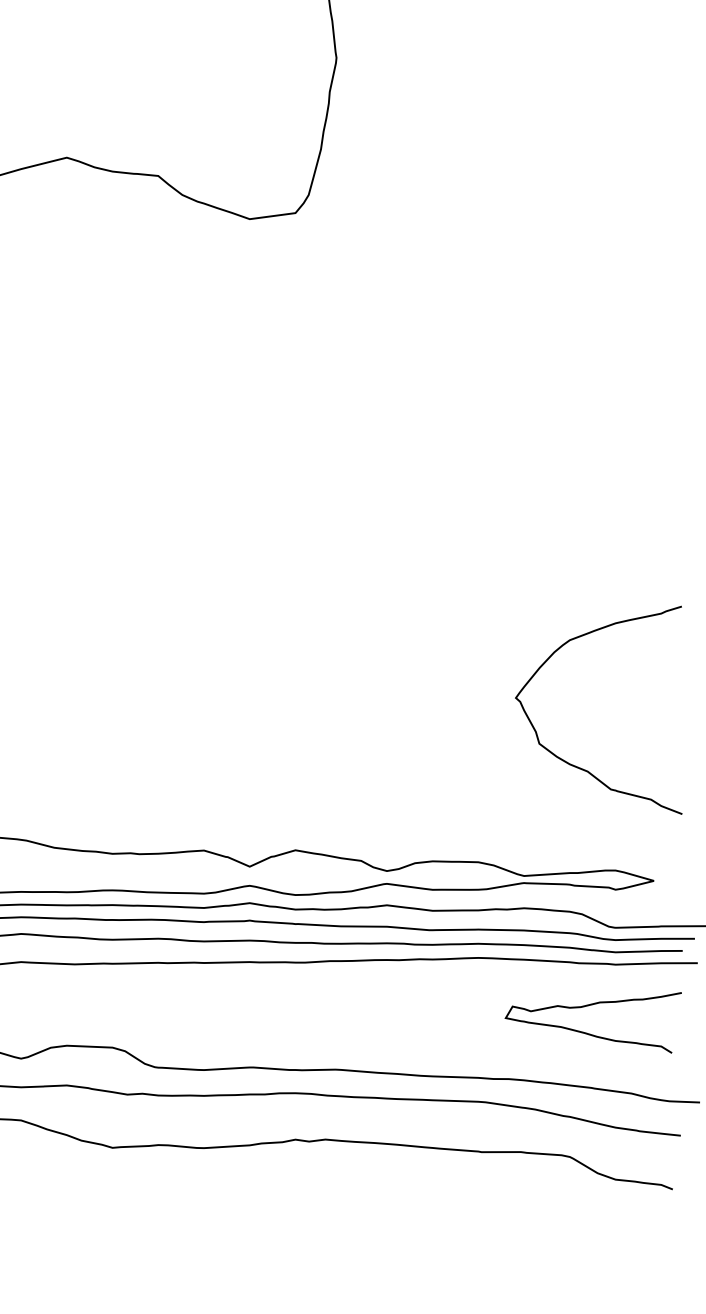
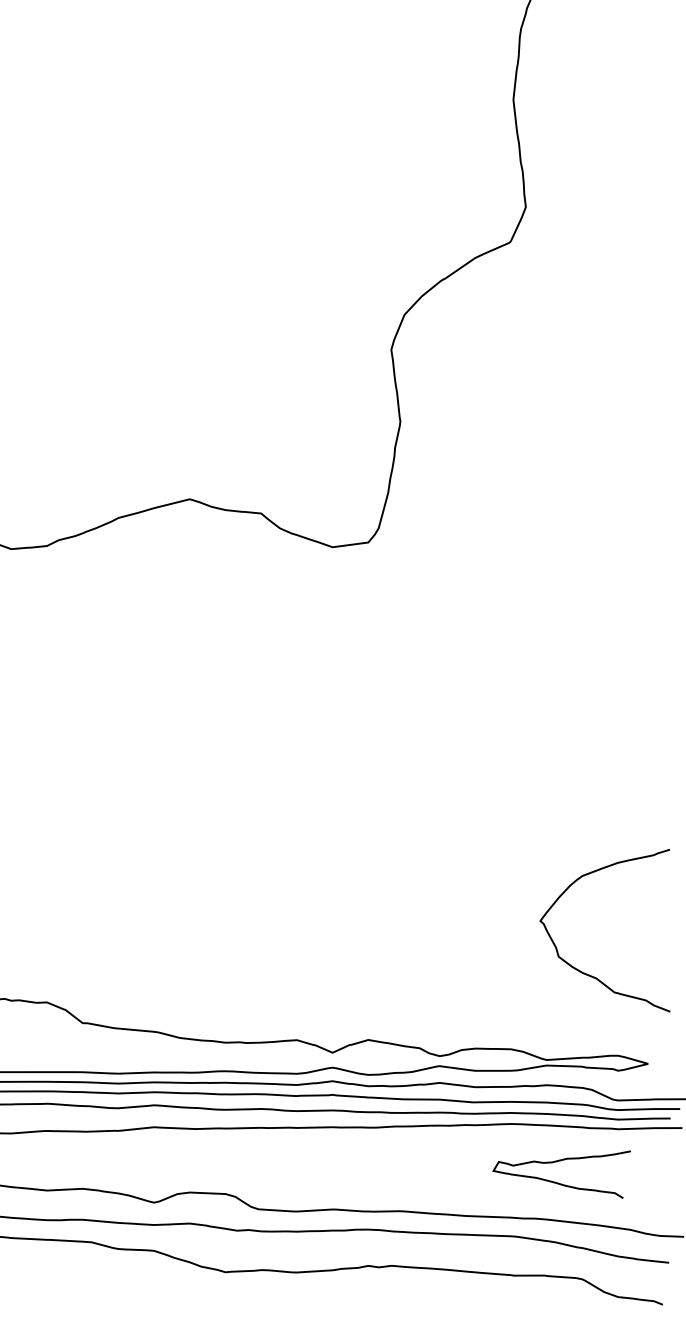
curve: (589, 1032) -> (558, 1182), moved

